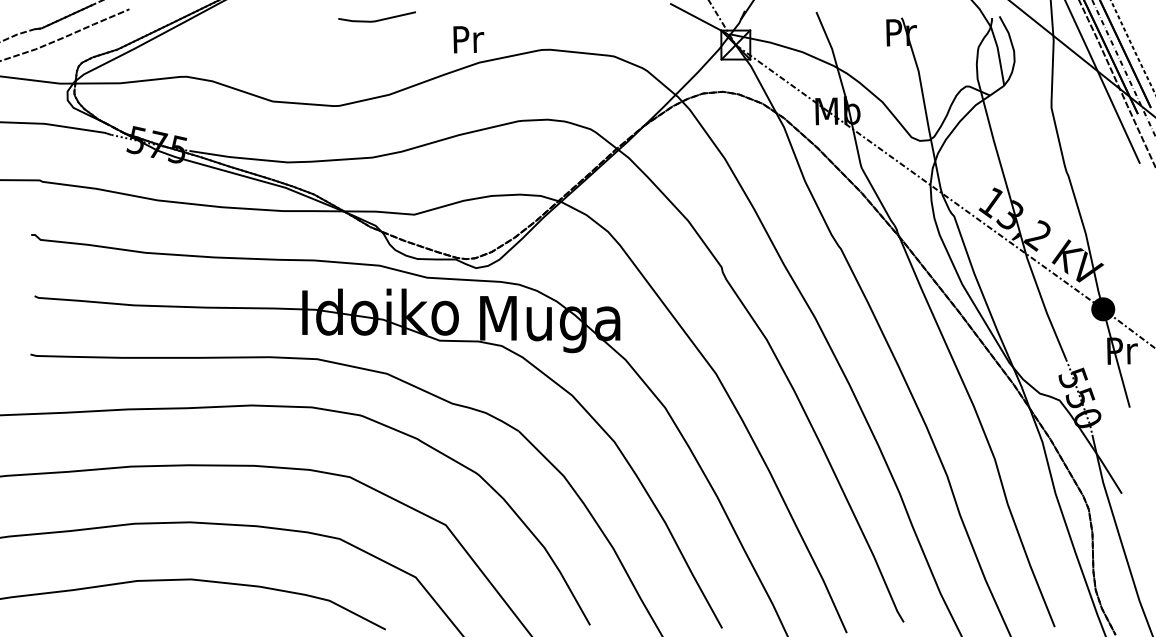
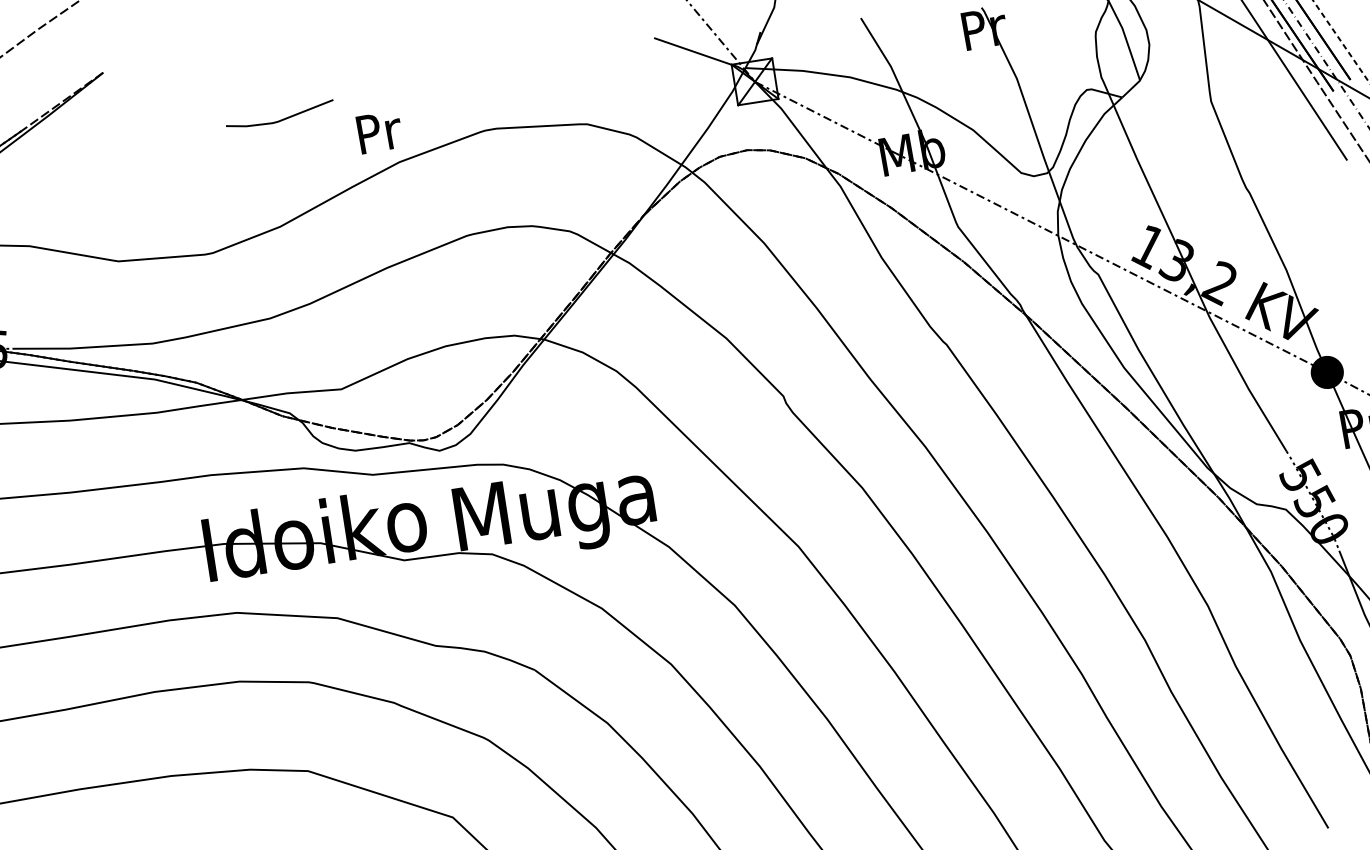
line: (377, 19) -> (281, 118), moved

